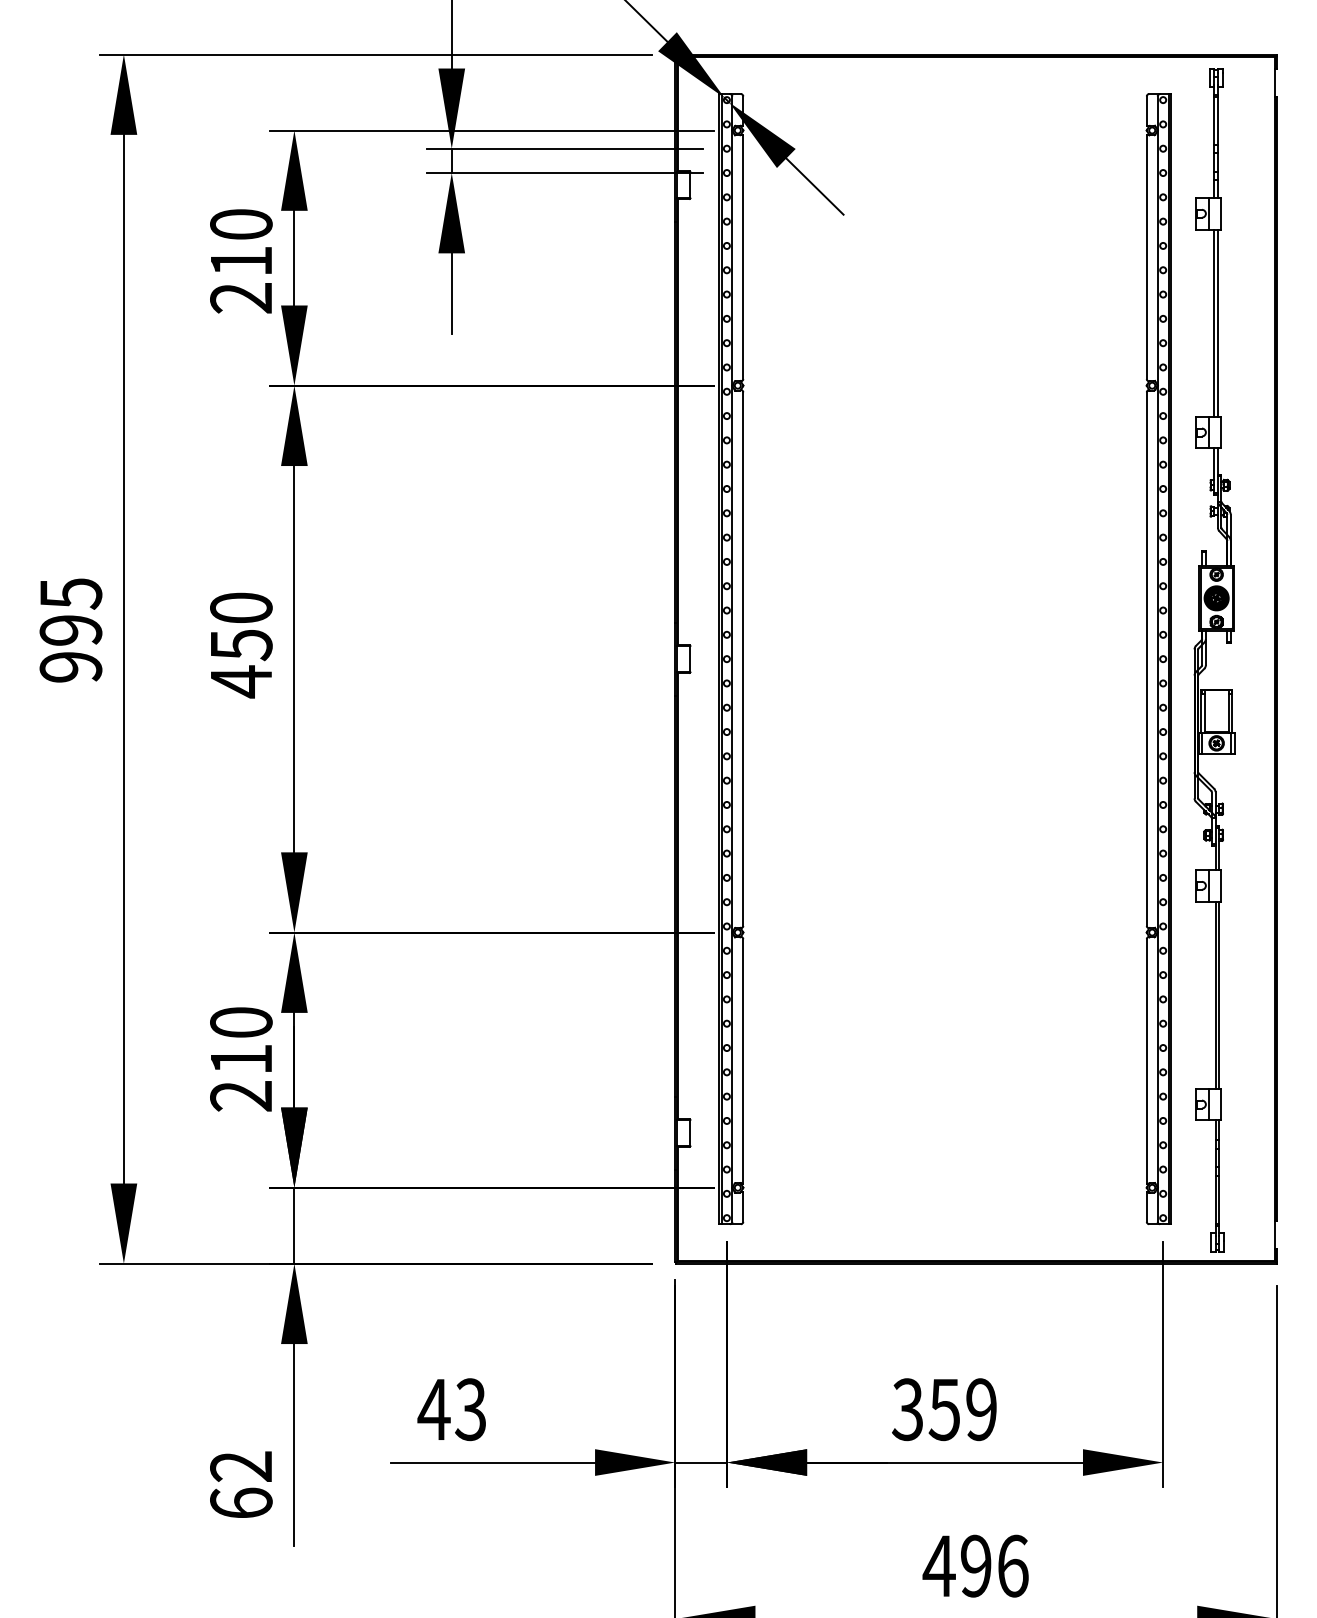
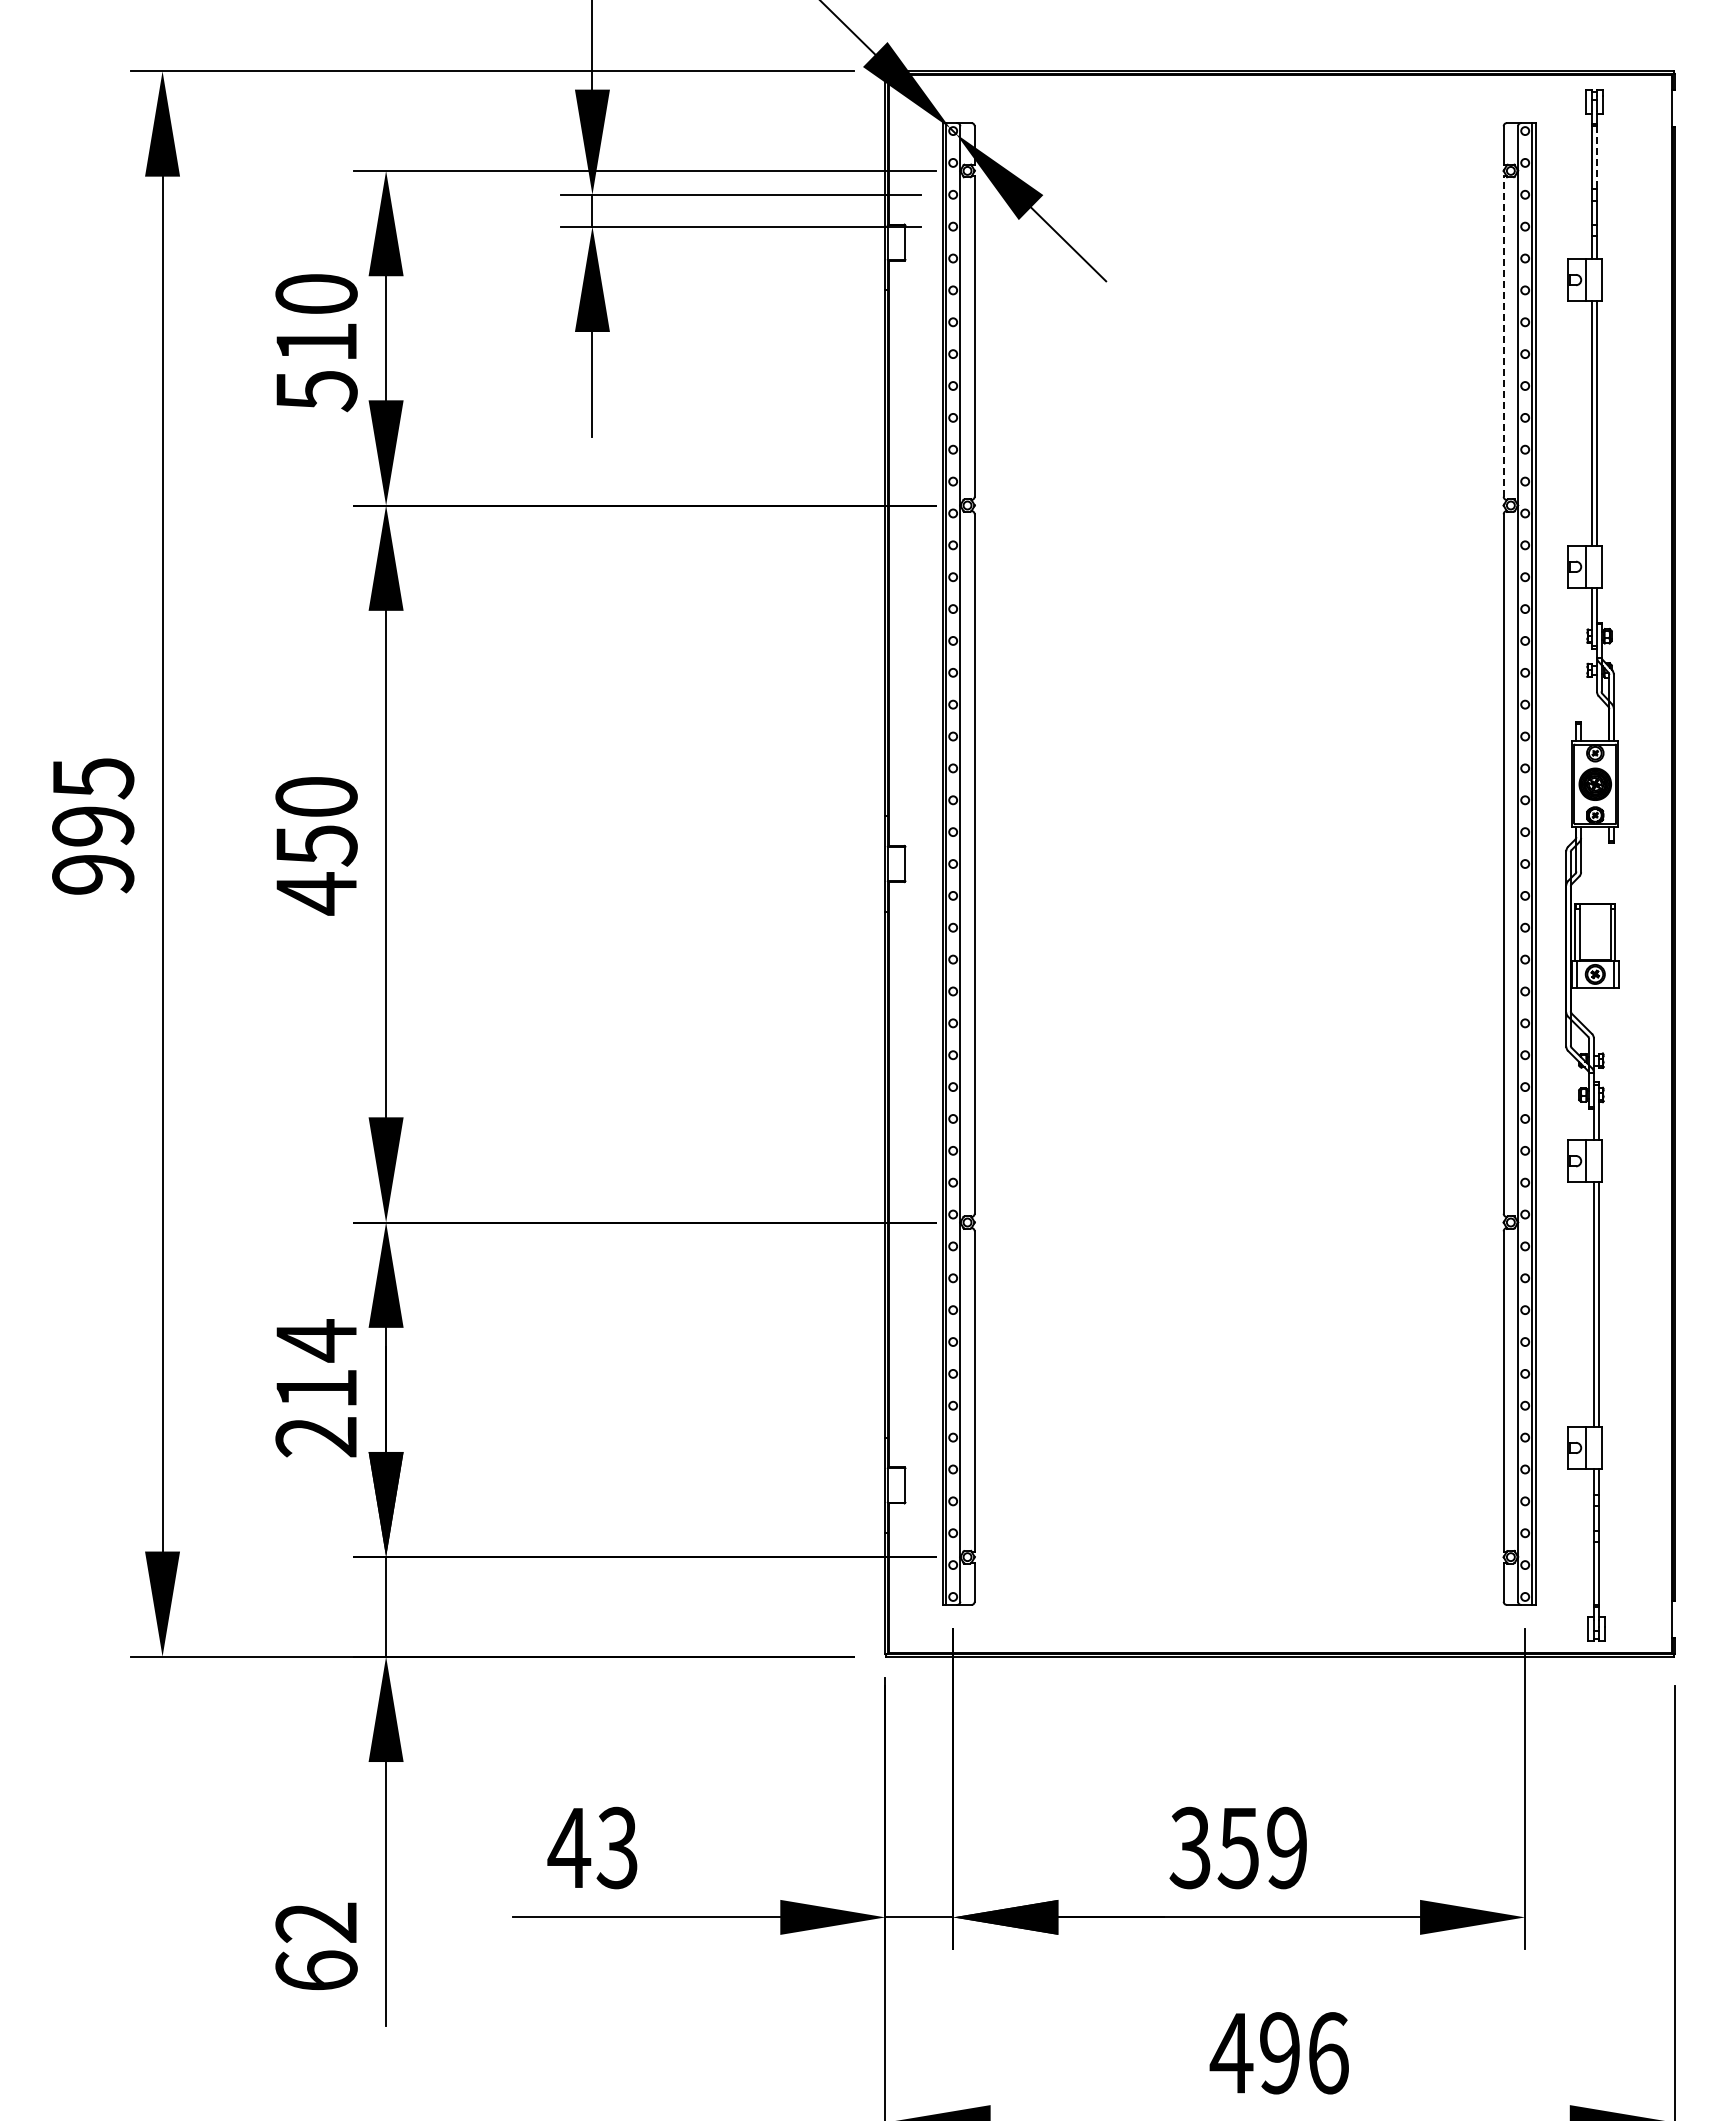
line: (1218, 121) -> (1597, 158), solid -> dashed
line: (1146, 256) -> (1503, 336), solid -> dashed
text: (241, 298) -> (316, 391), 210 -> 510
text: (241, 1022) -> (316, 1340), 210 -> 214

